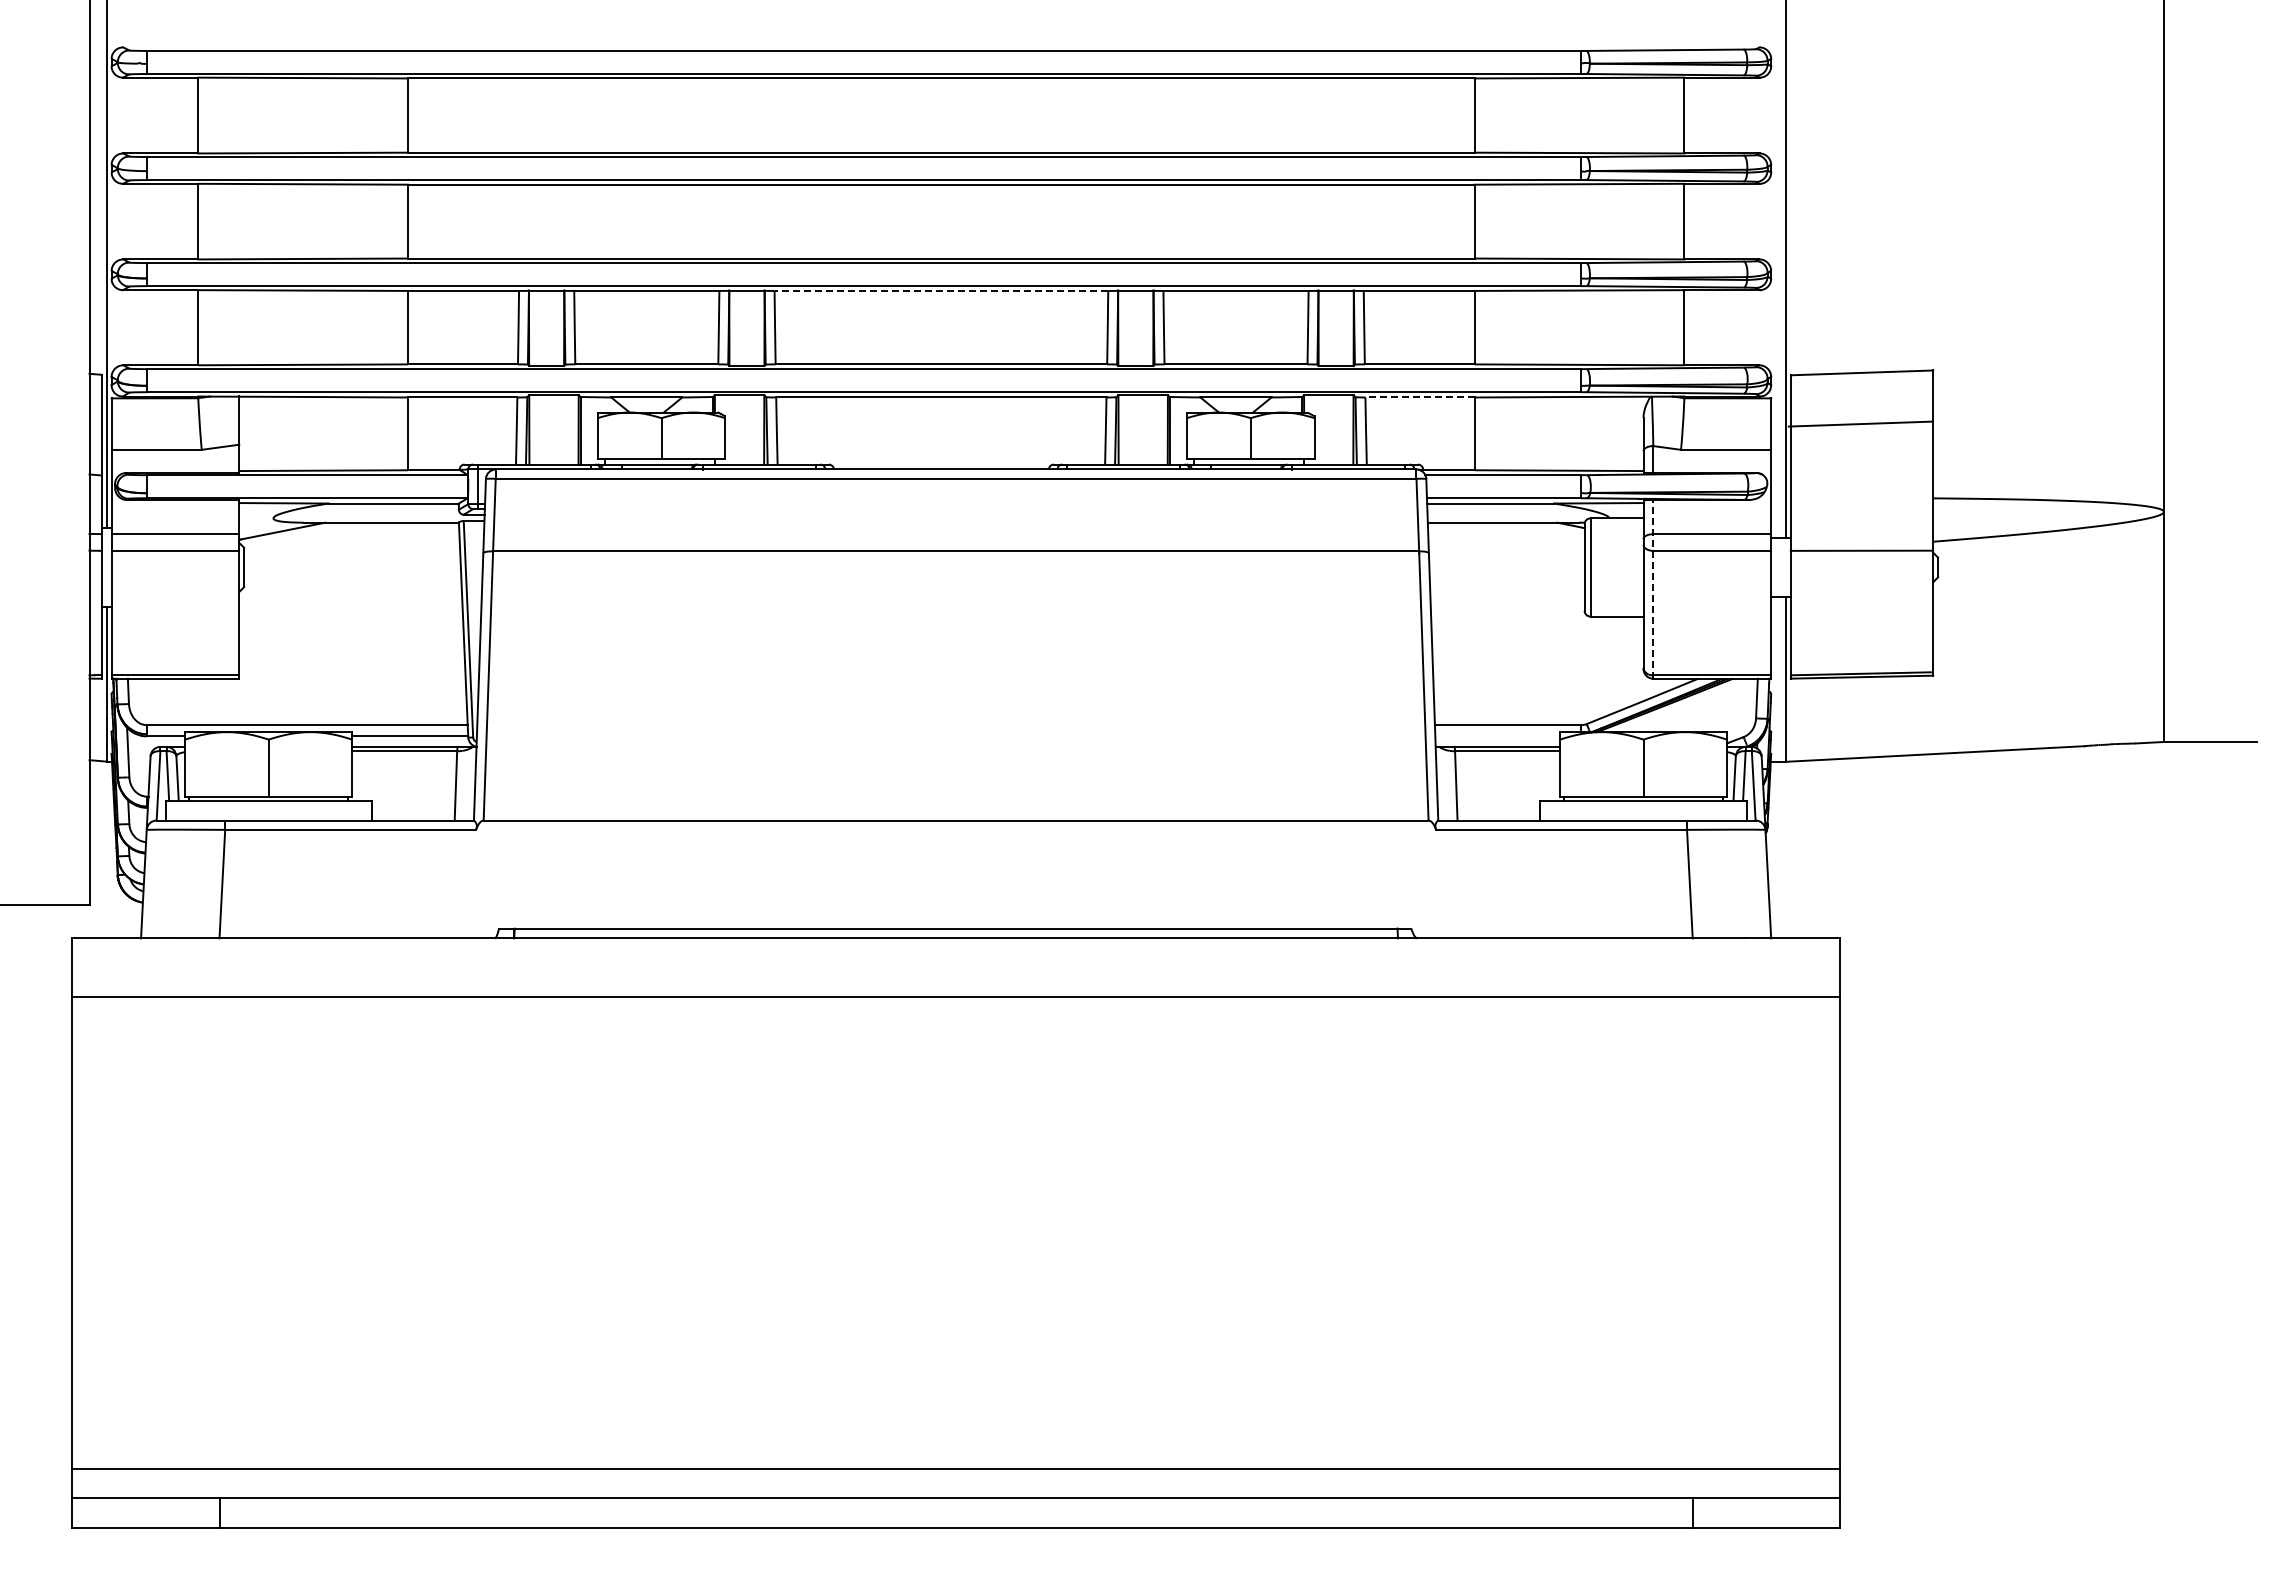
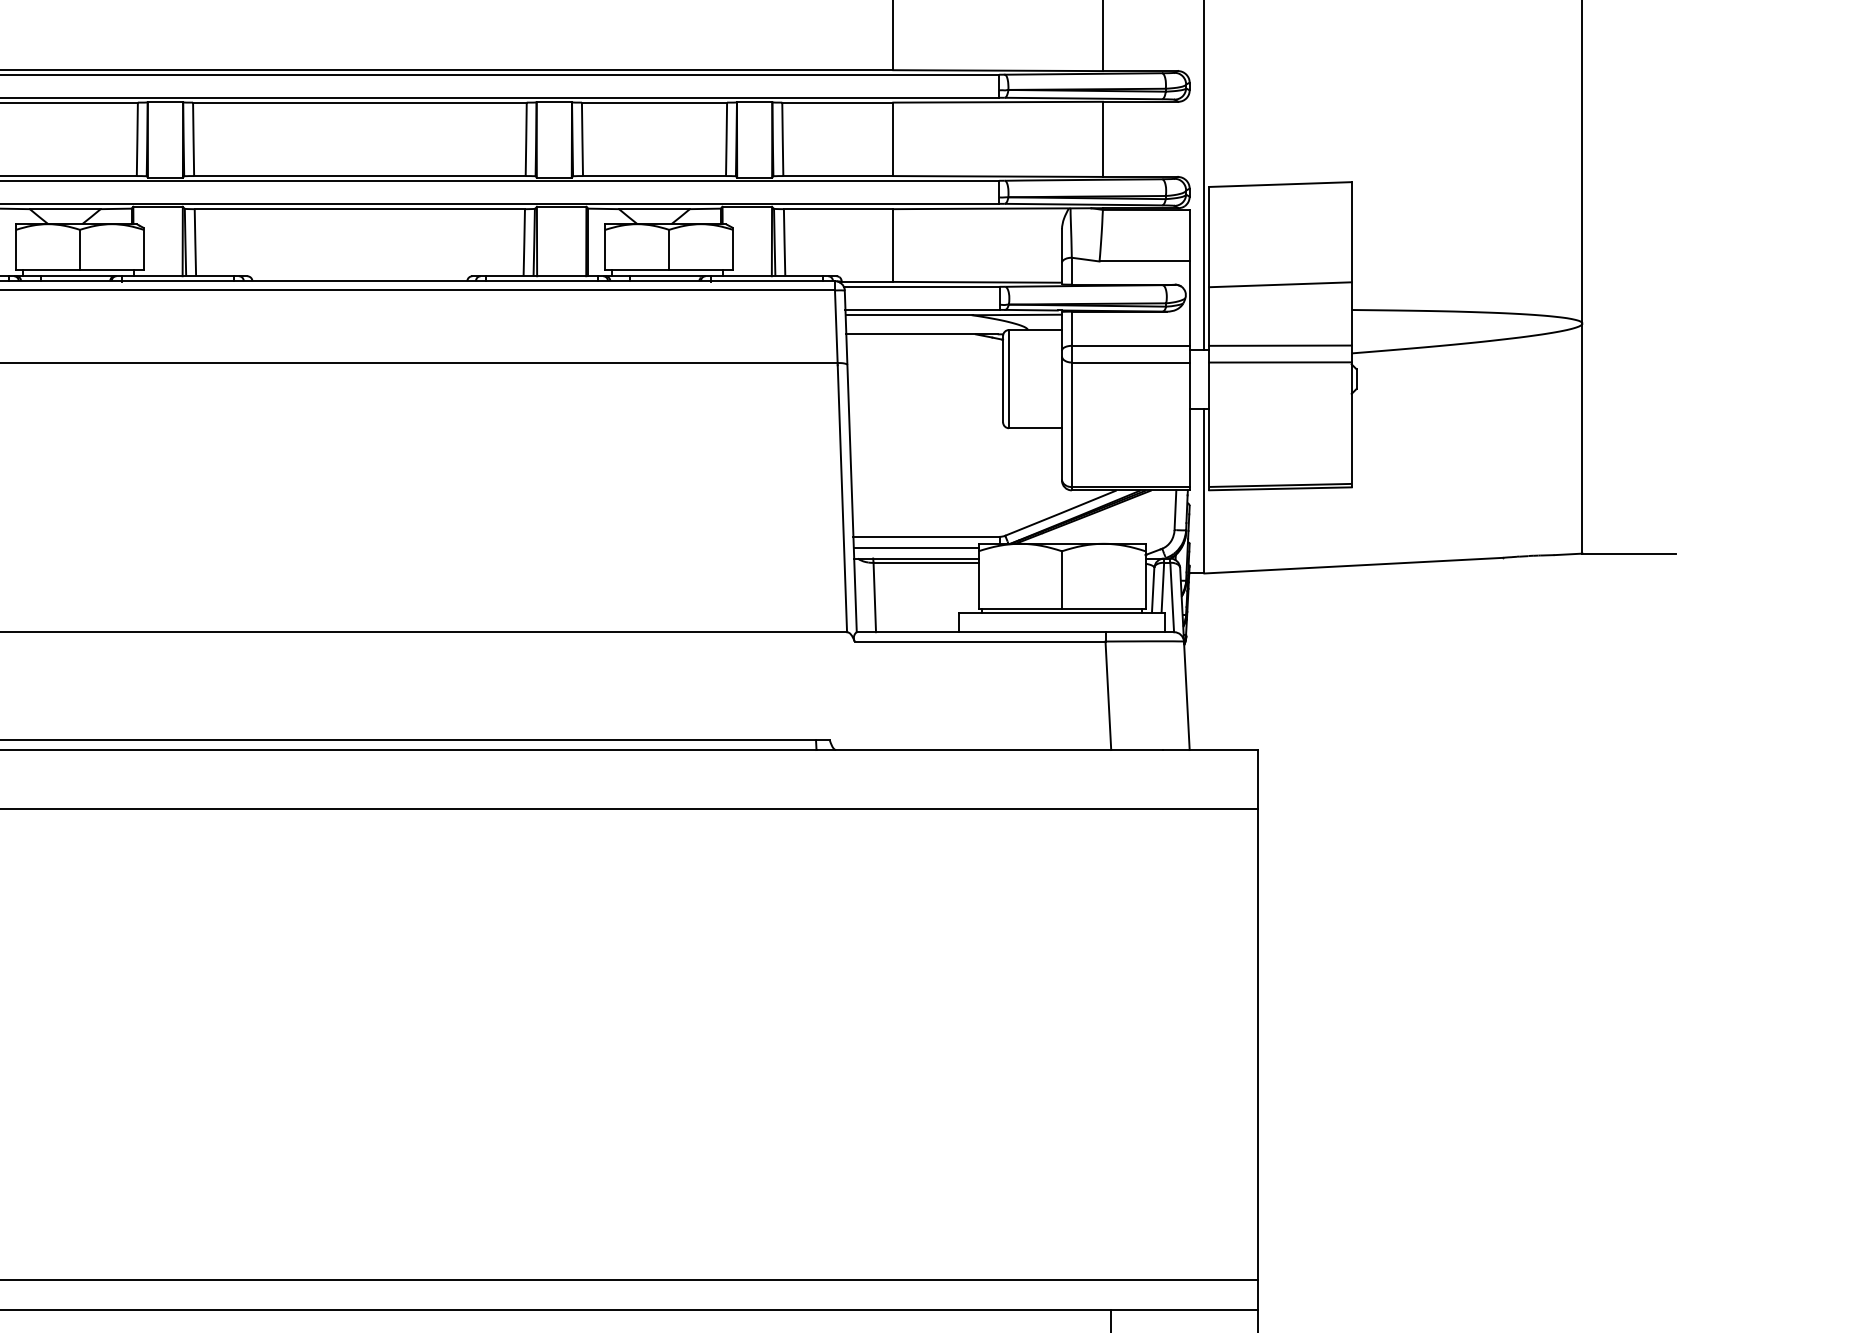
line: (941, 290) -> (360, 102), dashed -> solid
line: (1420, 397) -> (839, 209), dashed -> solid
line: (1859, 423) -> (1280, 284), moved
line: (1861, 533) -> (1280, 345), added
line: (1653, 588) -> (1072, 400), dashed -> solid
line: (1497, 736) -> (916, 548), added

